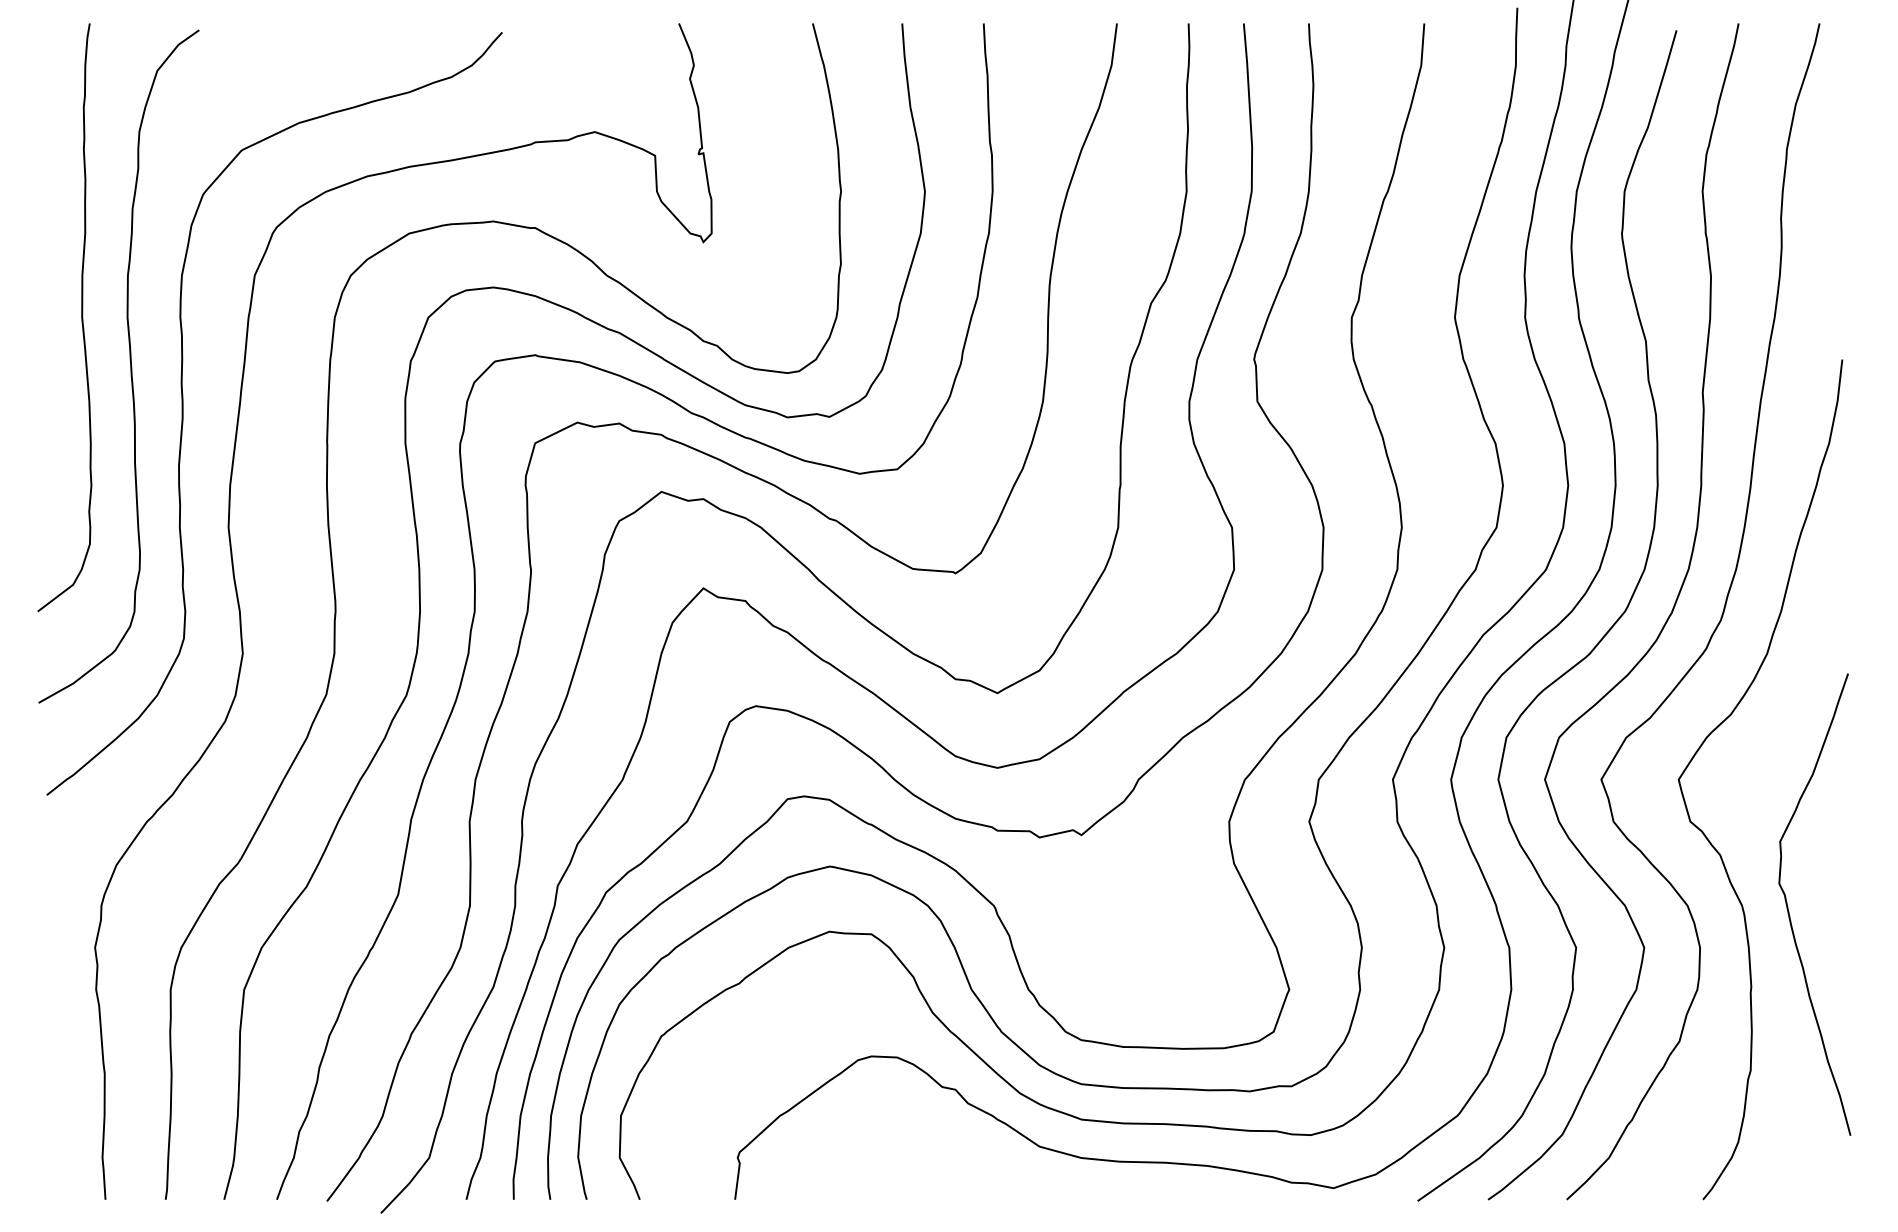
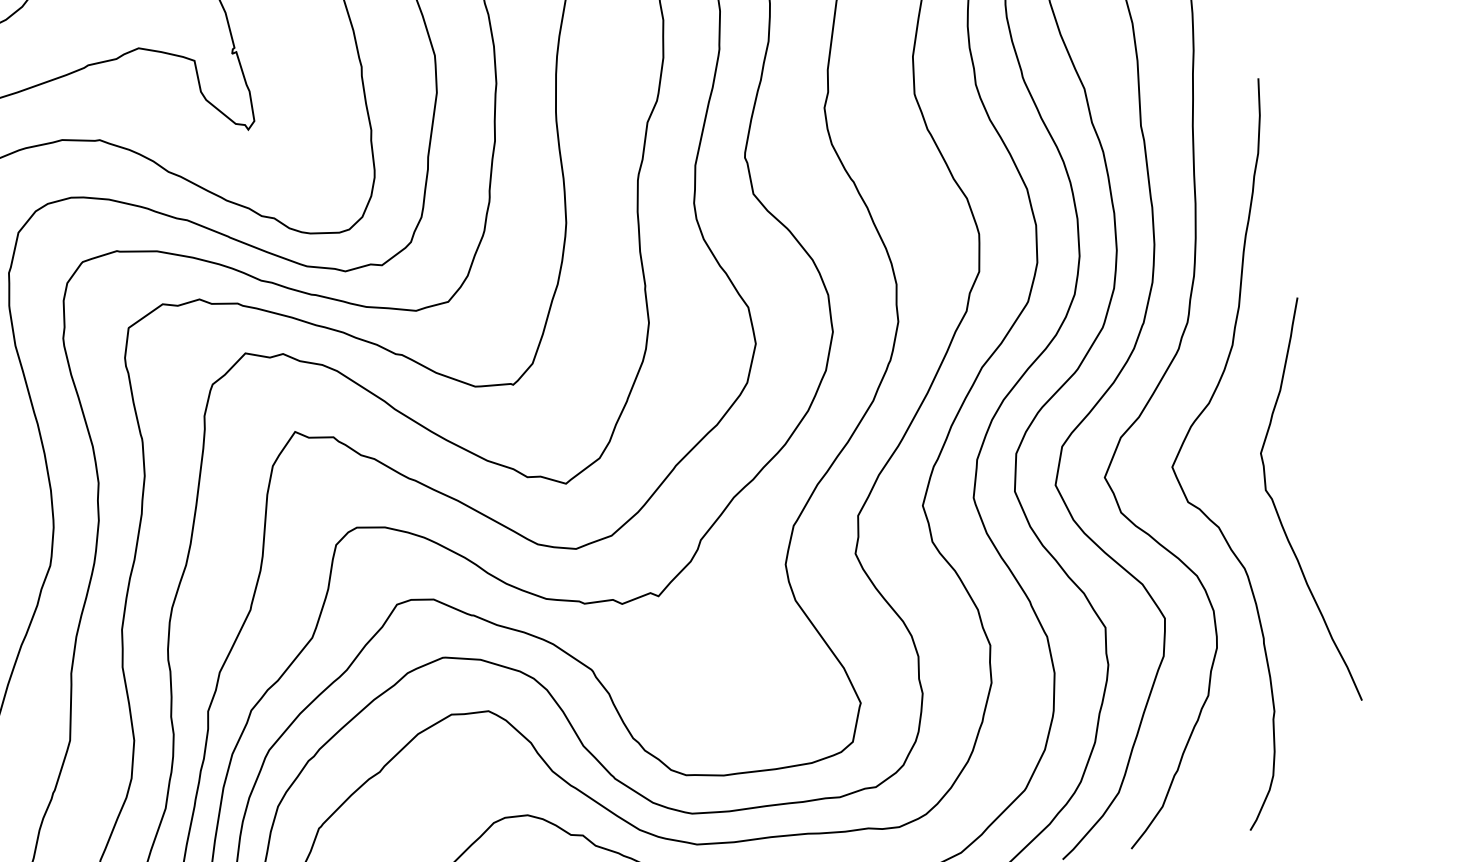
curve: (1789, 911) -> (1278, 513), moved

